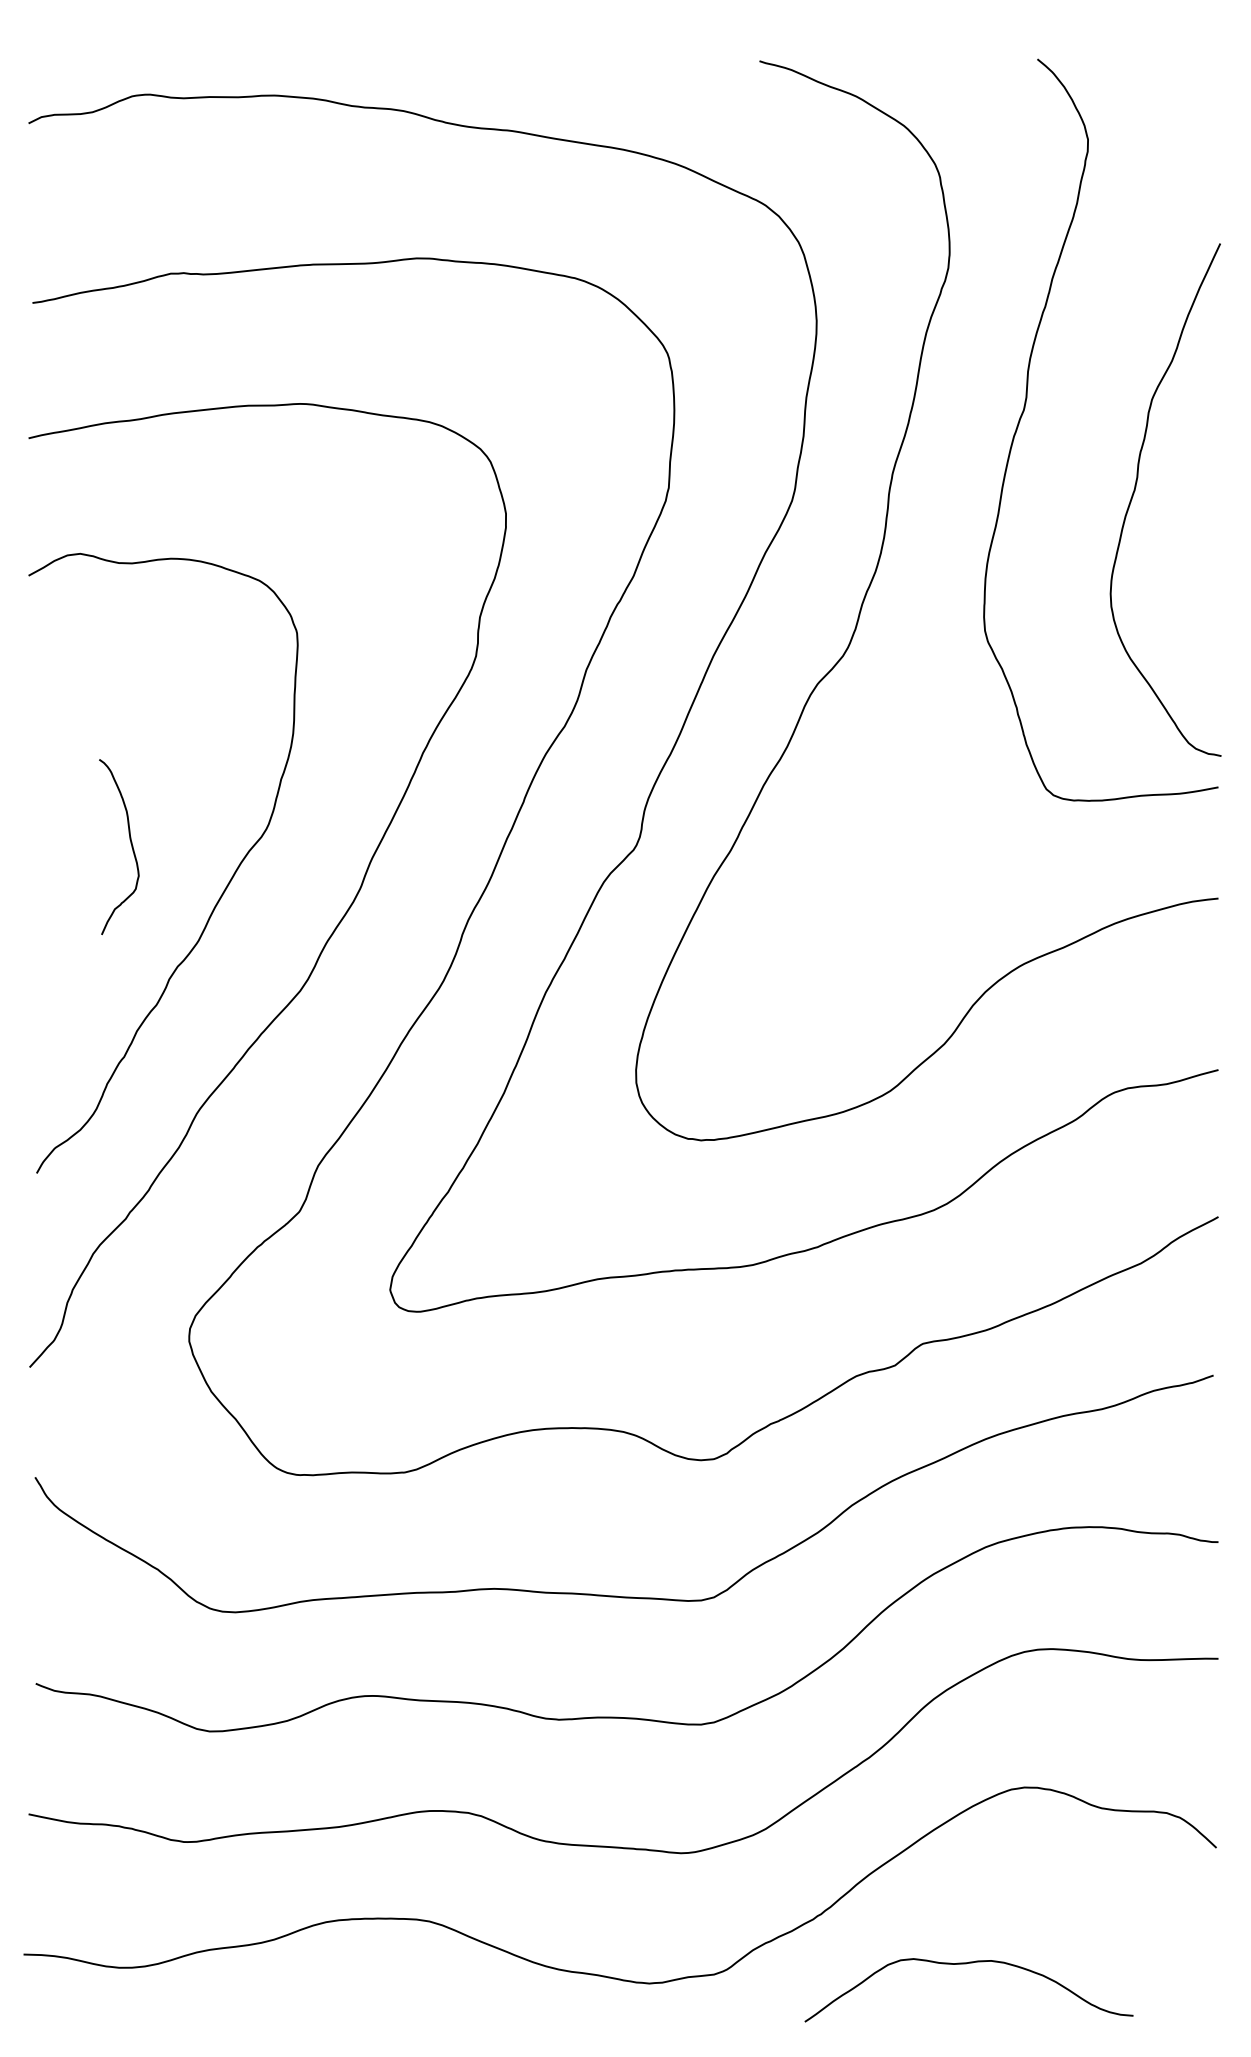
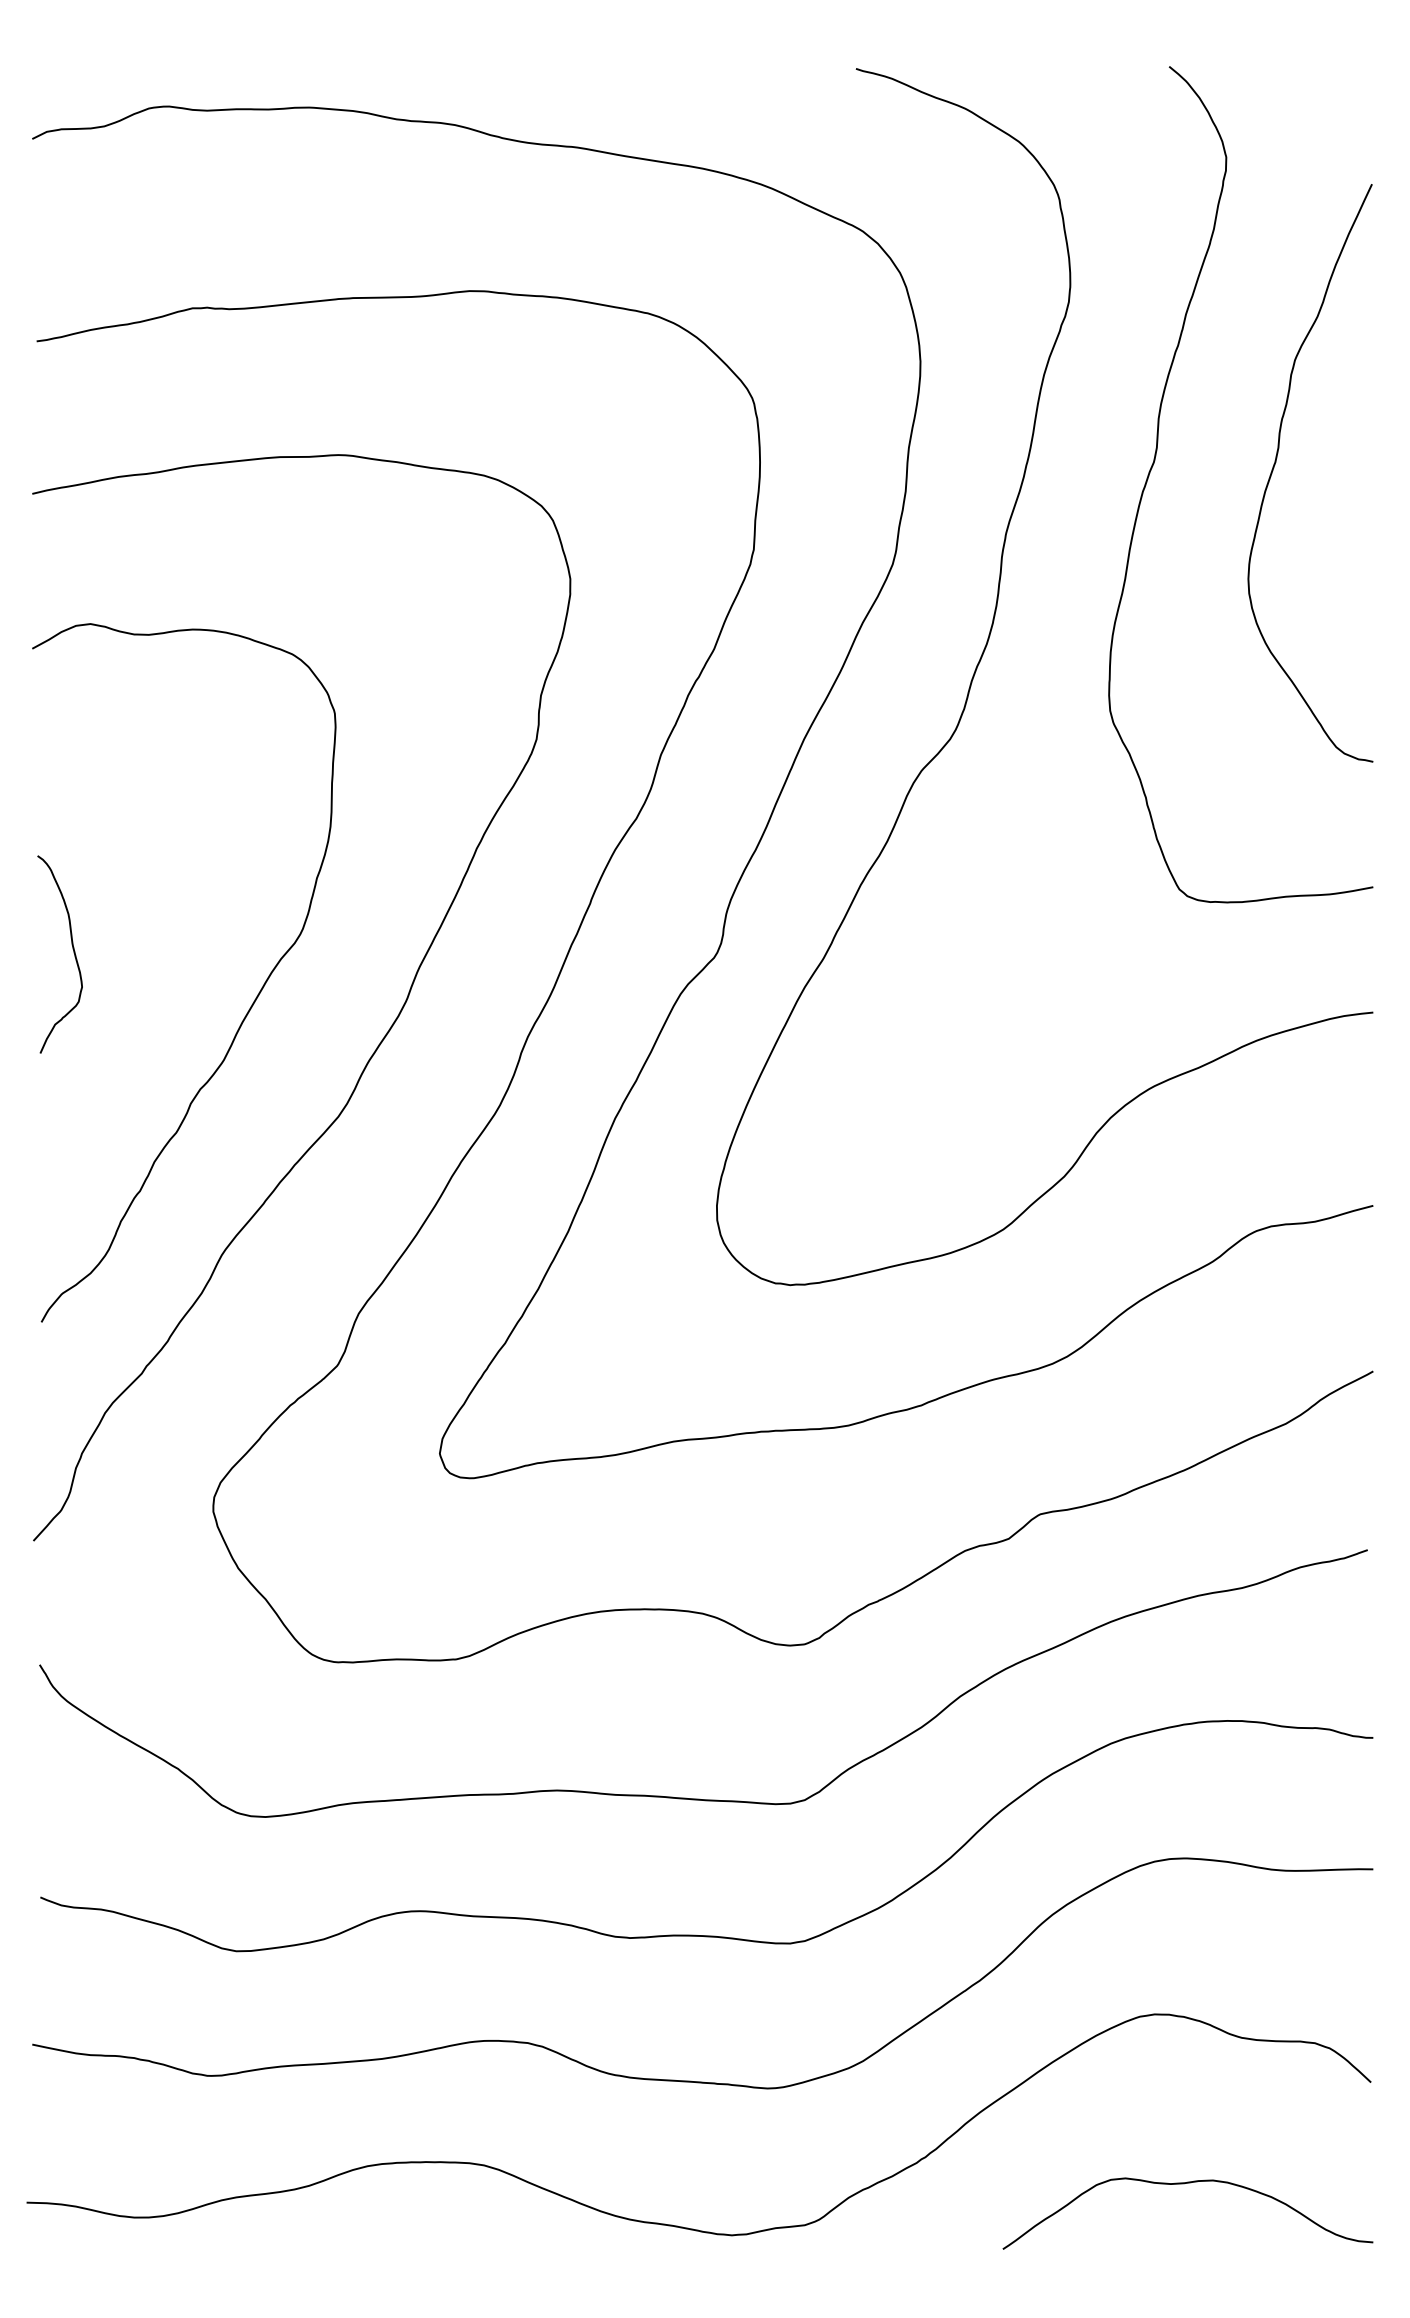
curve: (1135, 491) -> (1276, 463), moved
curve: (130, 843) -> (72, 950), moved
curve: (966, 1964) -> (1185, 2184), moved

